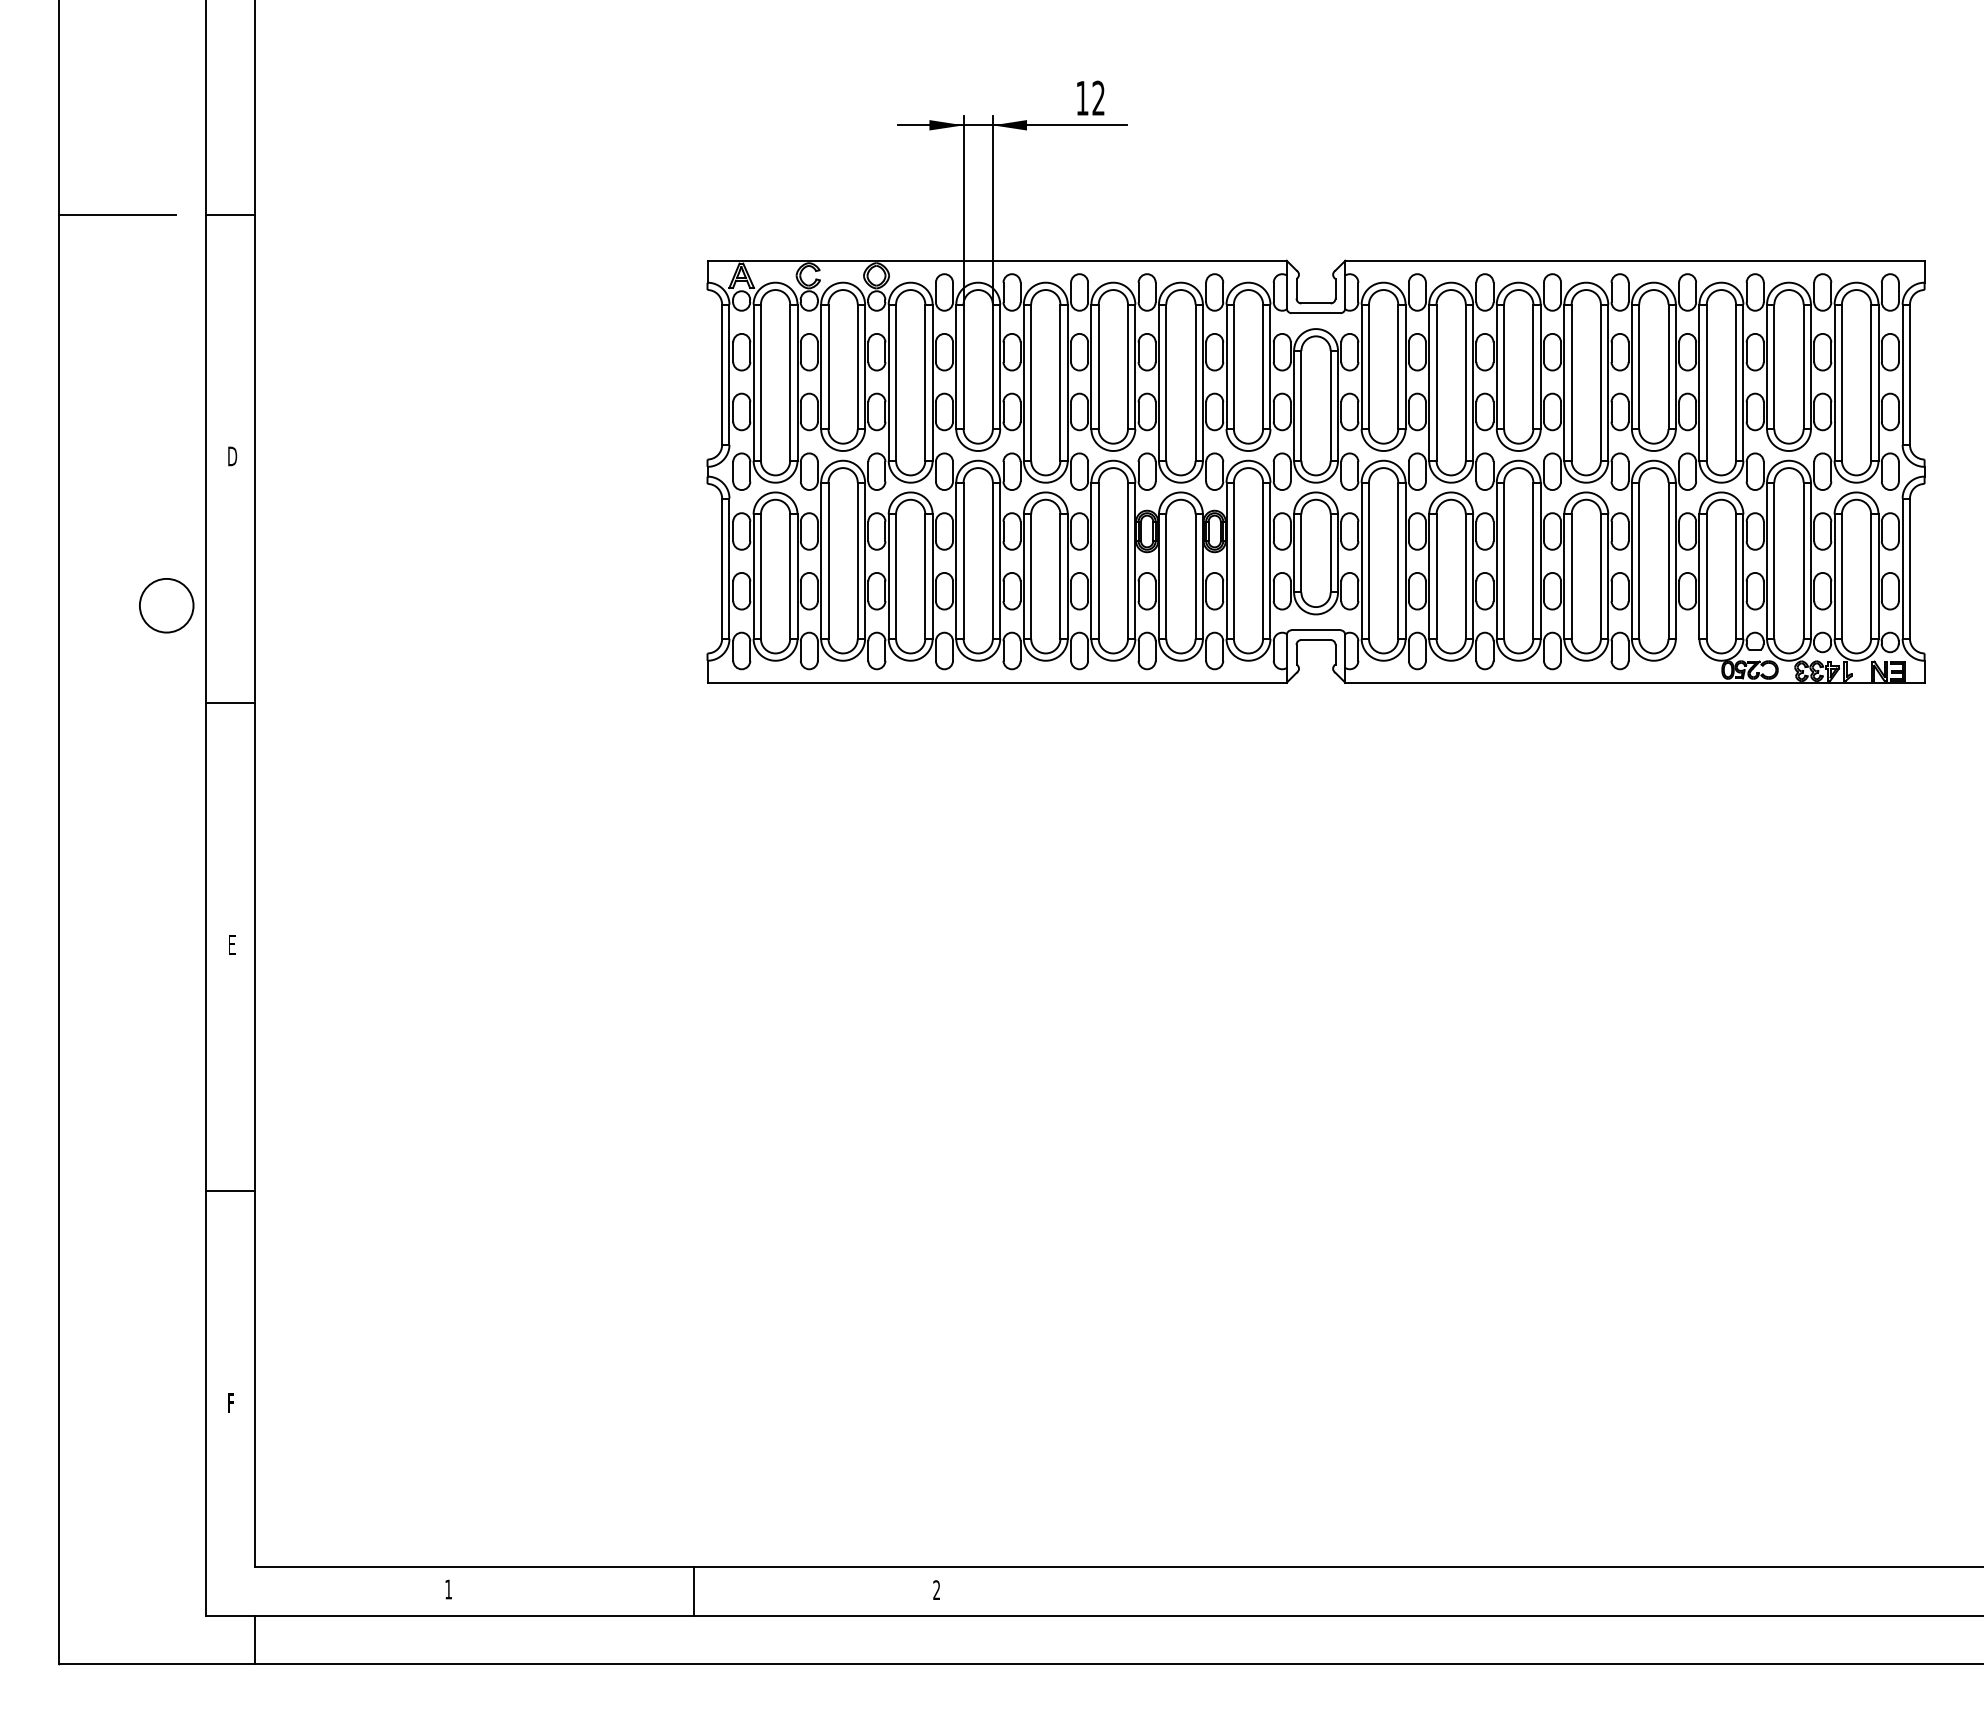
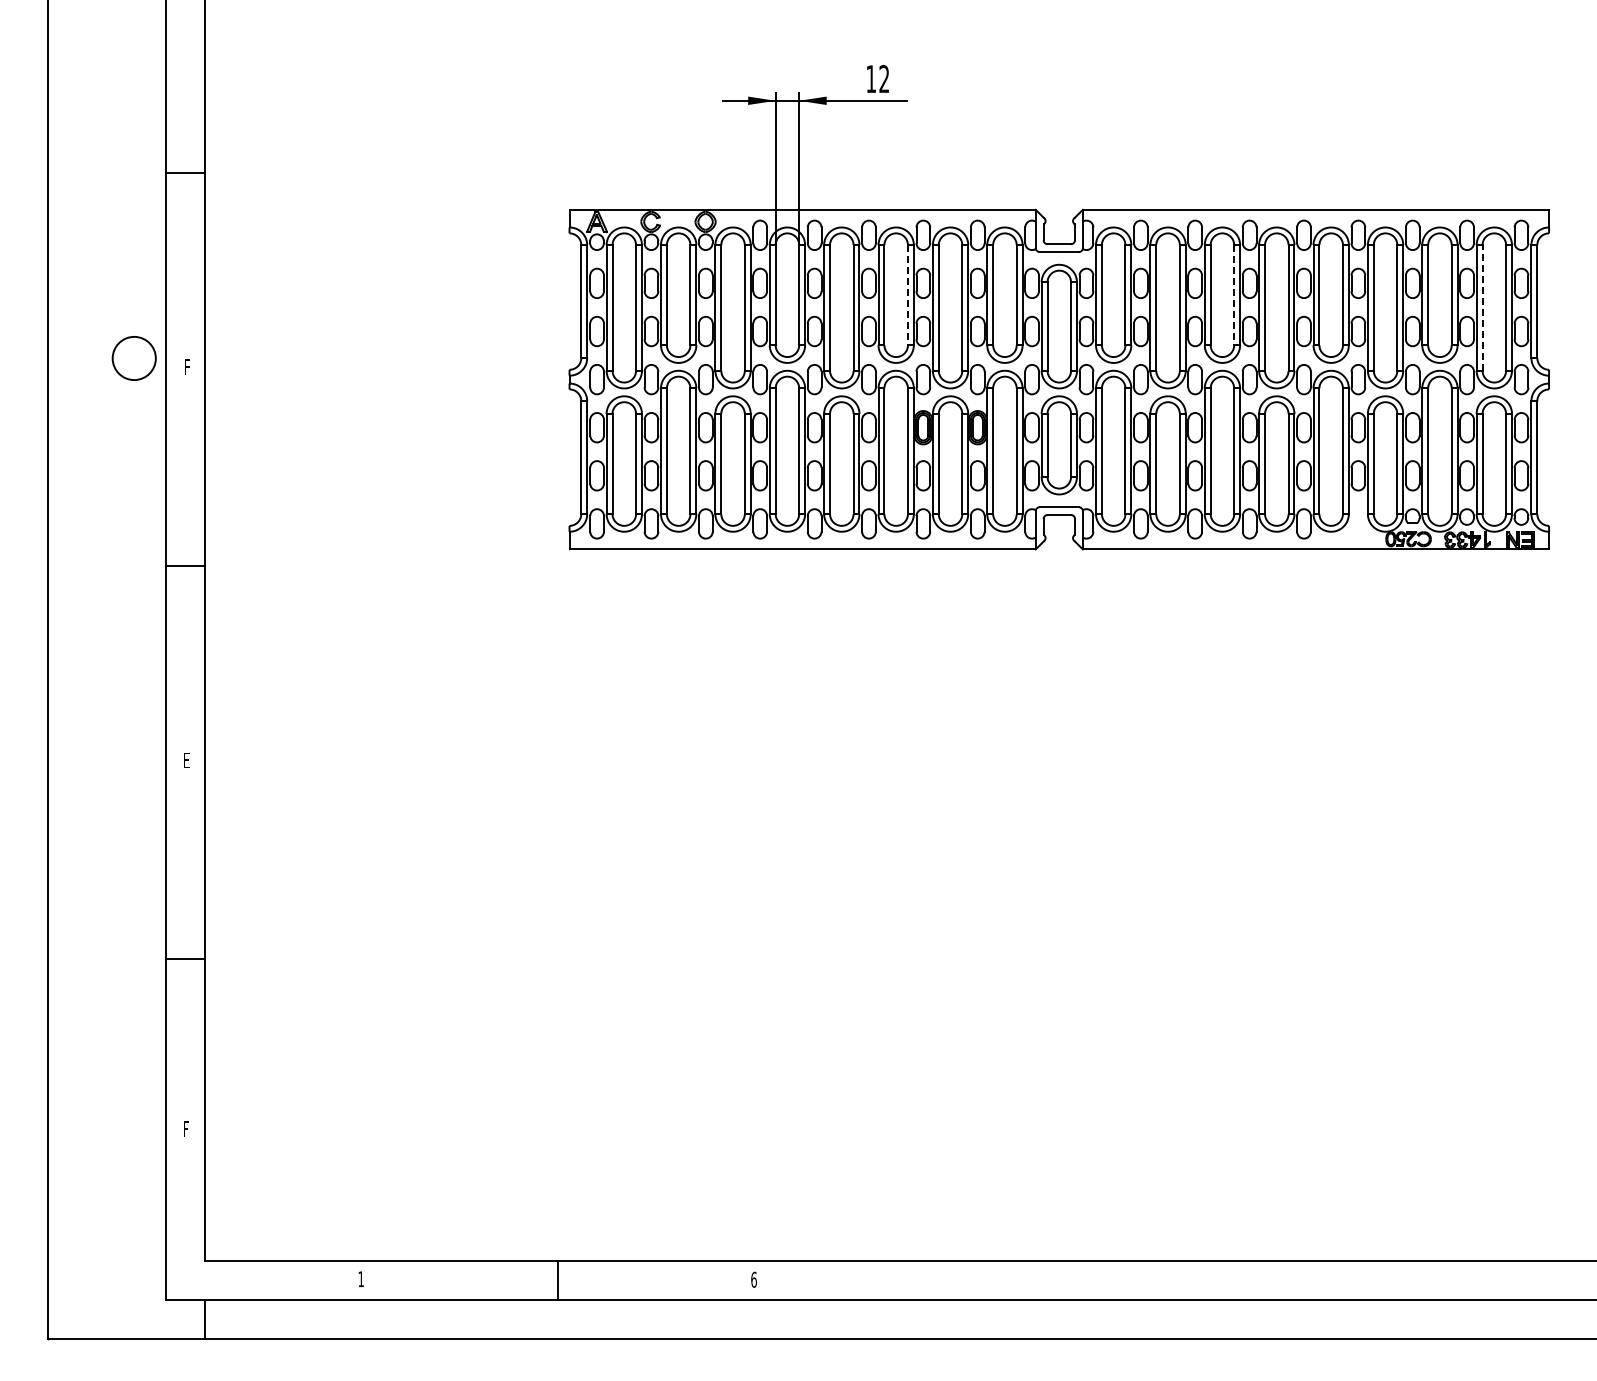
line: (117, 215) -> (94, 173), removed
line: (1127, 367) -> (907, 295), solid -> dashed
line: (1533, 367) -> (1234, 295), solid -> dashed
line: (1841, 382) -> (1482, 307), solid -> dashed
text: (231, 456) -> (186, 367), D -> F
circle: (165, 605) -> (133, 358), moved
text: (936, 1589) -> (753, 1279), 2 -> 6

